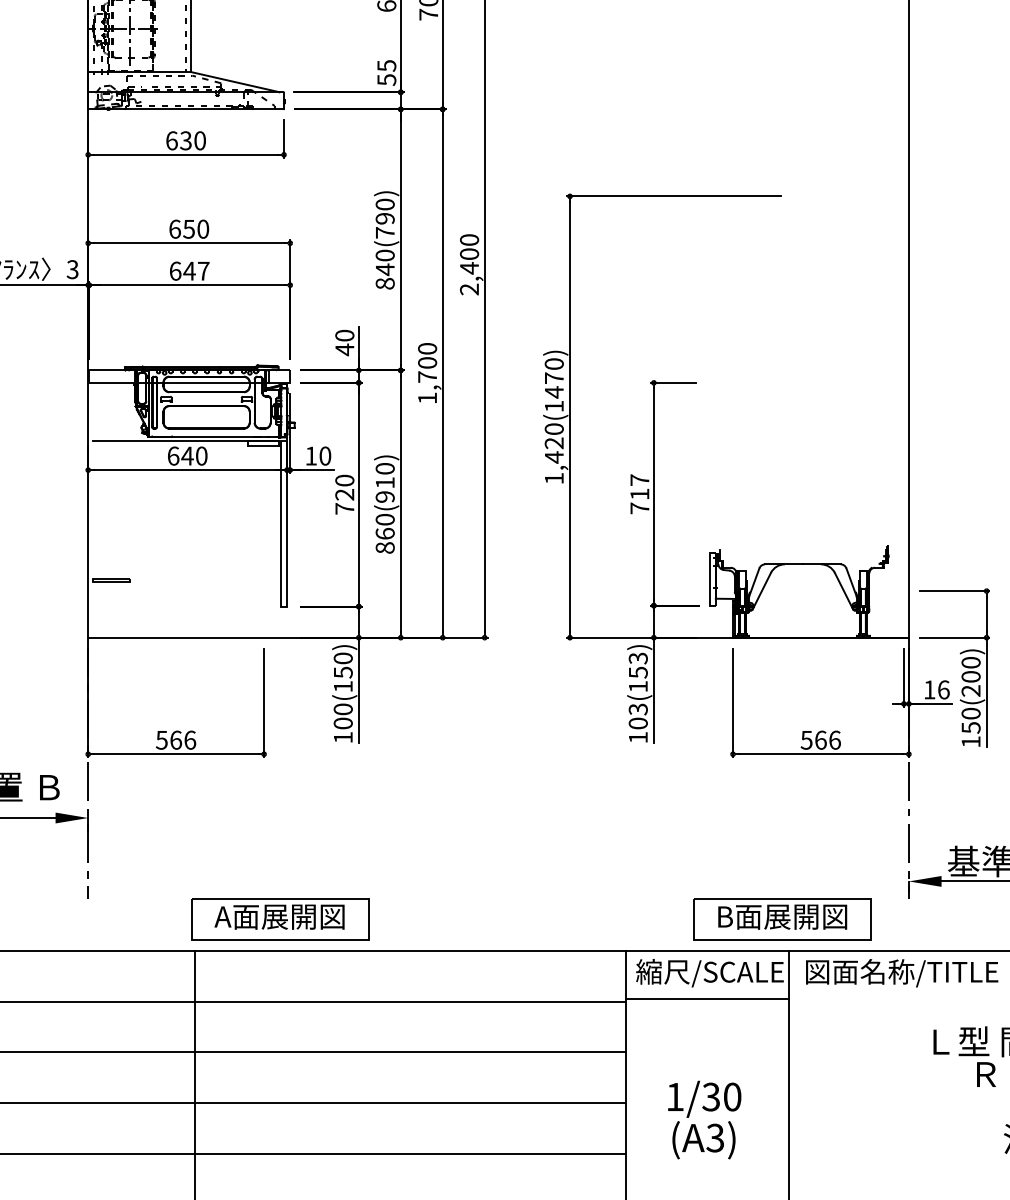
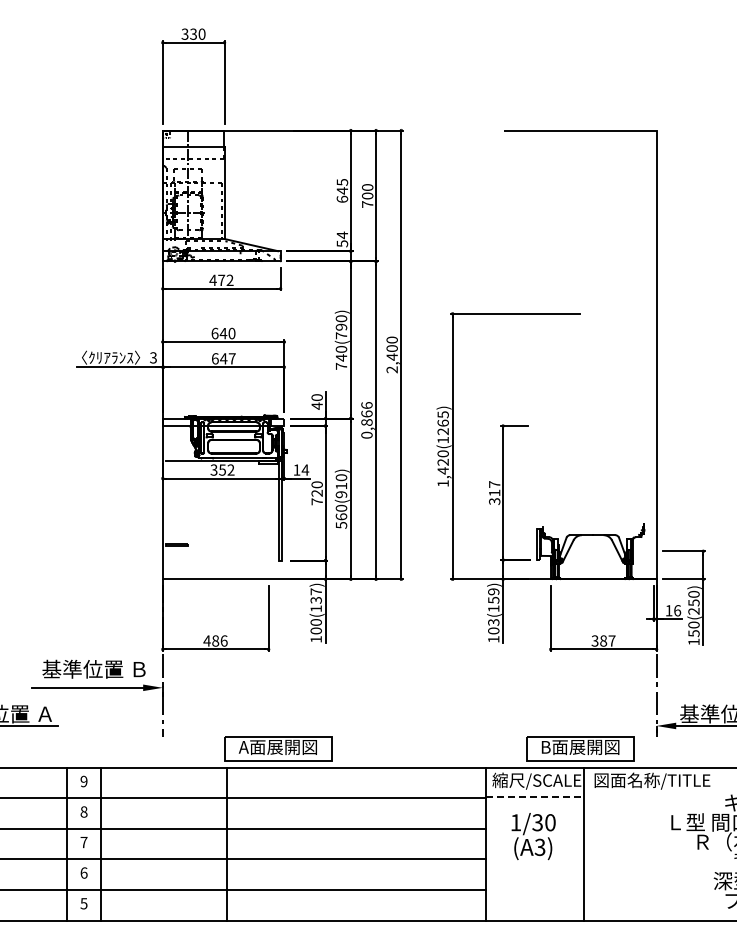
text: (386, 66) -> (342, 235), 55 -> 54
text: (185, 141) -> (221, 280), 630 -> 472
text: (189, 229) -> (223, 333), 650 -> 640
text: (385, 282) -> (341, 365), 840(790) -> 740(790)
text: (426, 373) -> (366, 420), 1,700 -> 0,866
text: (553, 378) -> (442, 423), 1,420(1470) -> 1,420(1265)
text: (187, 455) -> (222, 469), 640 -> 352
text: (325, 455) -> (305, 469), 10 -> 14
text: (639, 508) -> (494, 501), 717 -> 317
text: (385, 546) -> (341, 524), 860(910) -> 560(910)
text: (637, 657) -> (493, 591), 103(153) -> 103(159)
text: (342, 664) -> (315, 595), 100(150) -> 100(137)
text: (970, 676) -> (693, 602), 150(200) -> 150(250)
text: (169, 739) -> (211, 640), 566 -> 486
text: (820, 739) -> (603, 640), 566 -> 387
line: (707, 998) -> (535, 796), solid -> dashed
text: (704, 1119) -> (533, 836), moved

